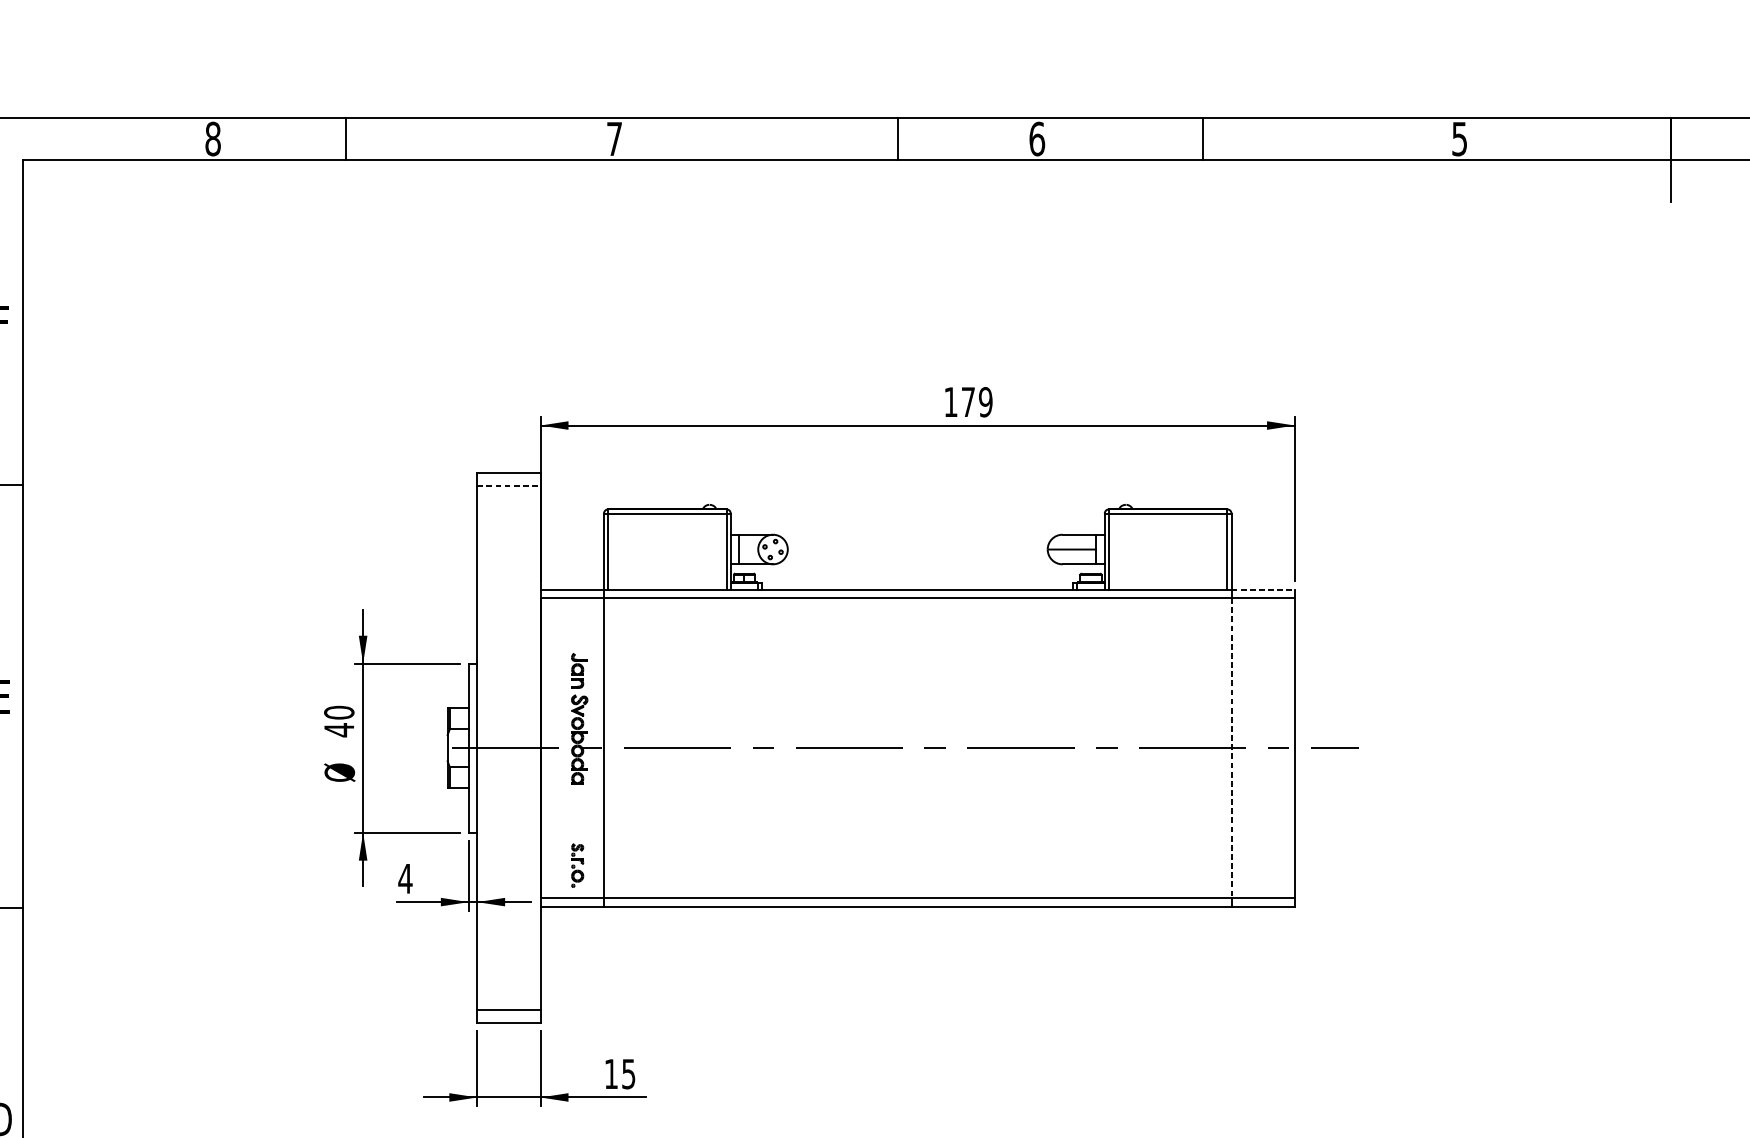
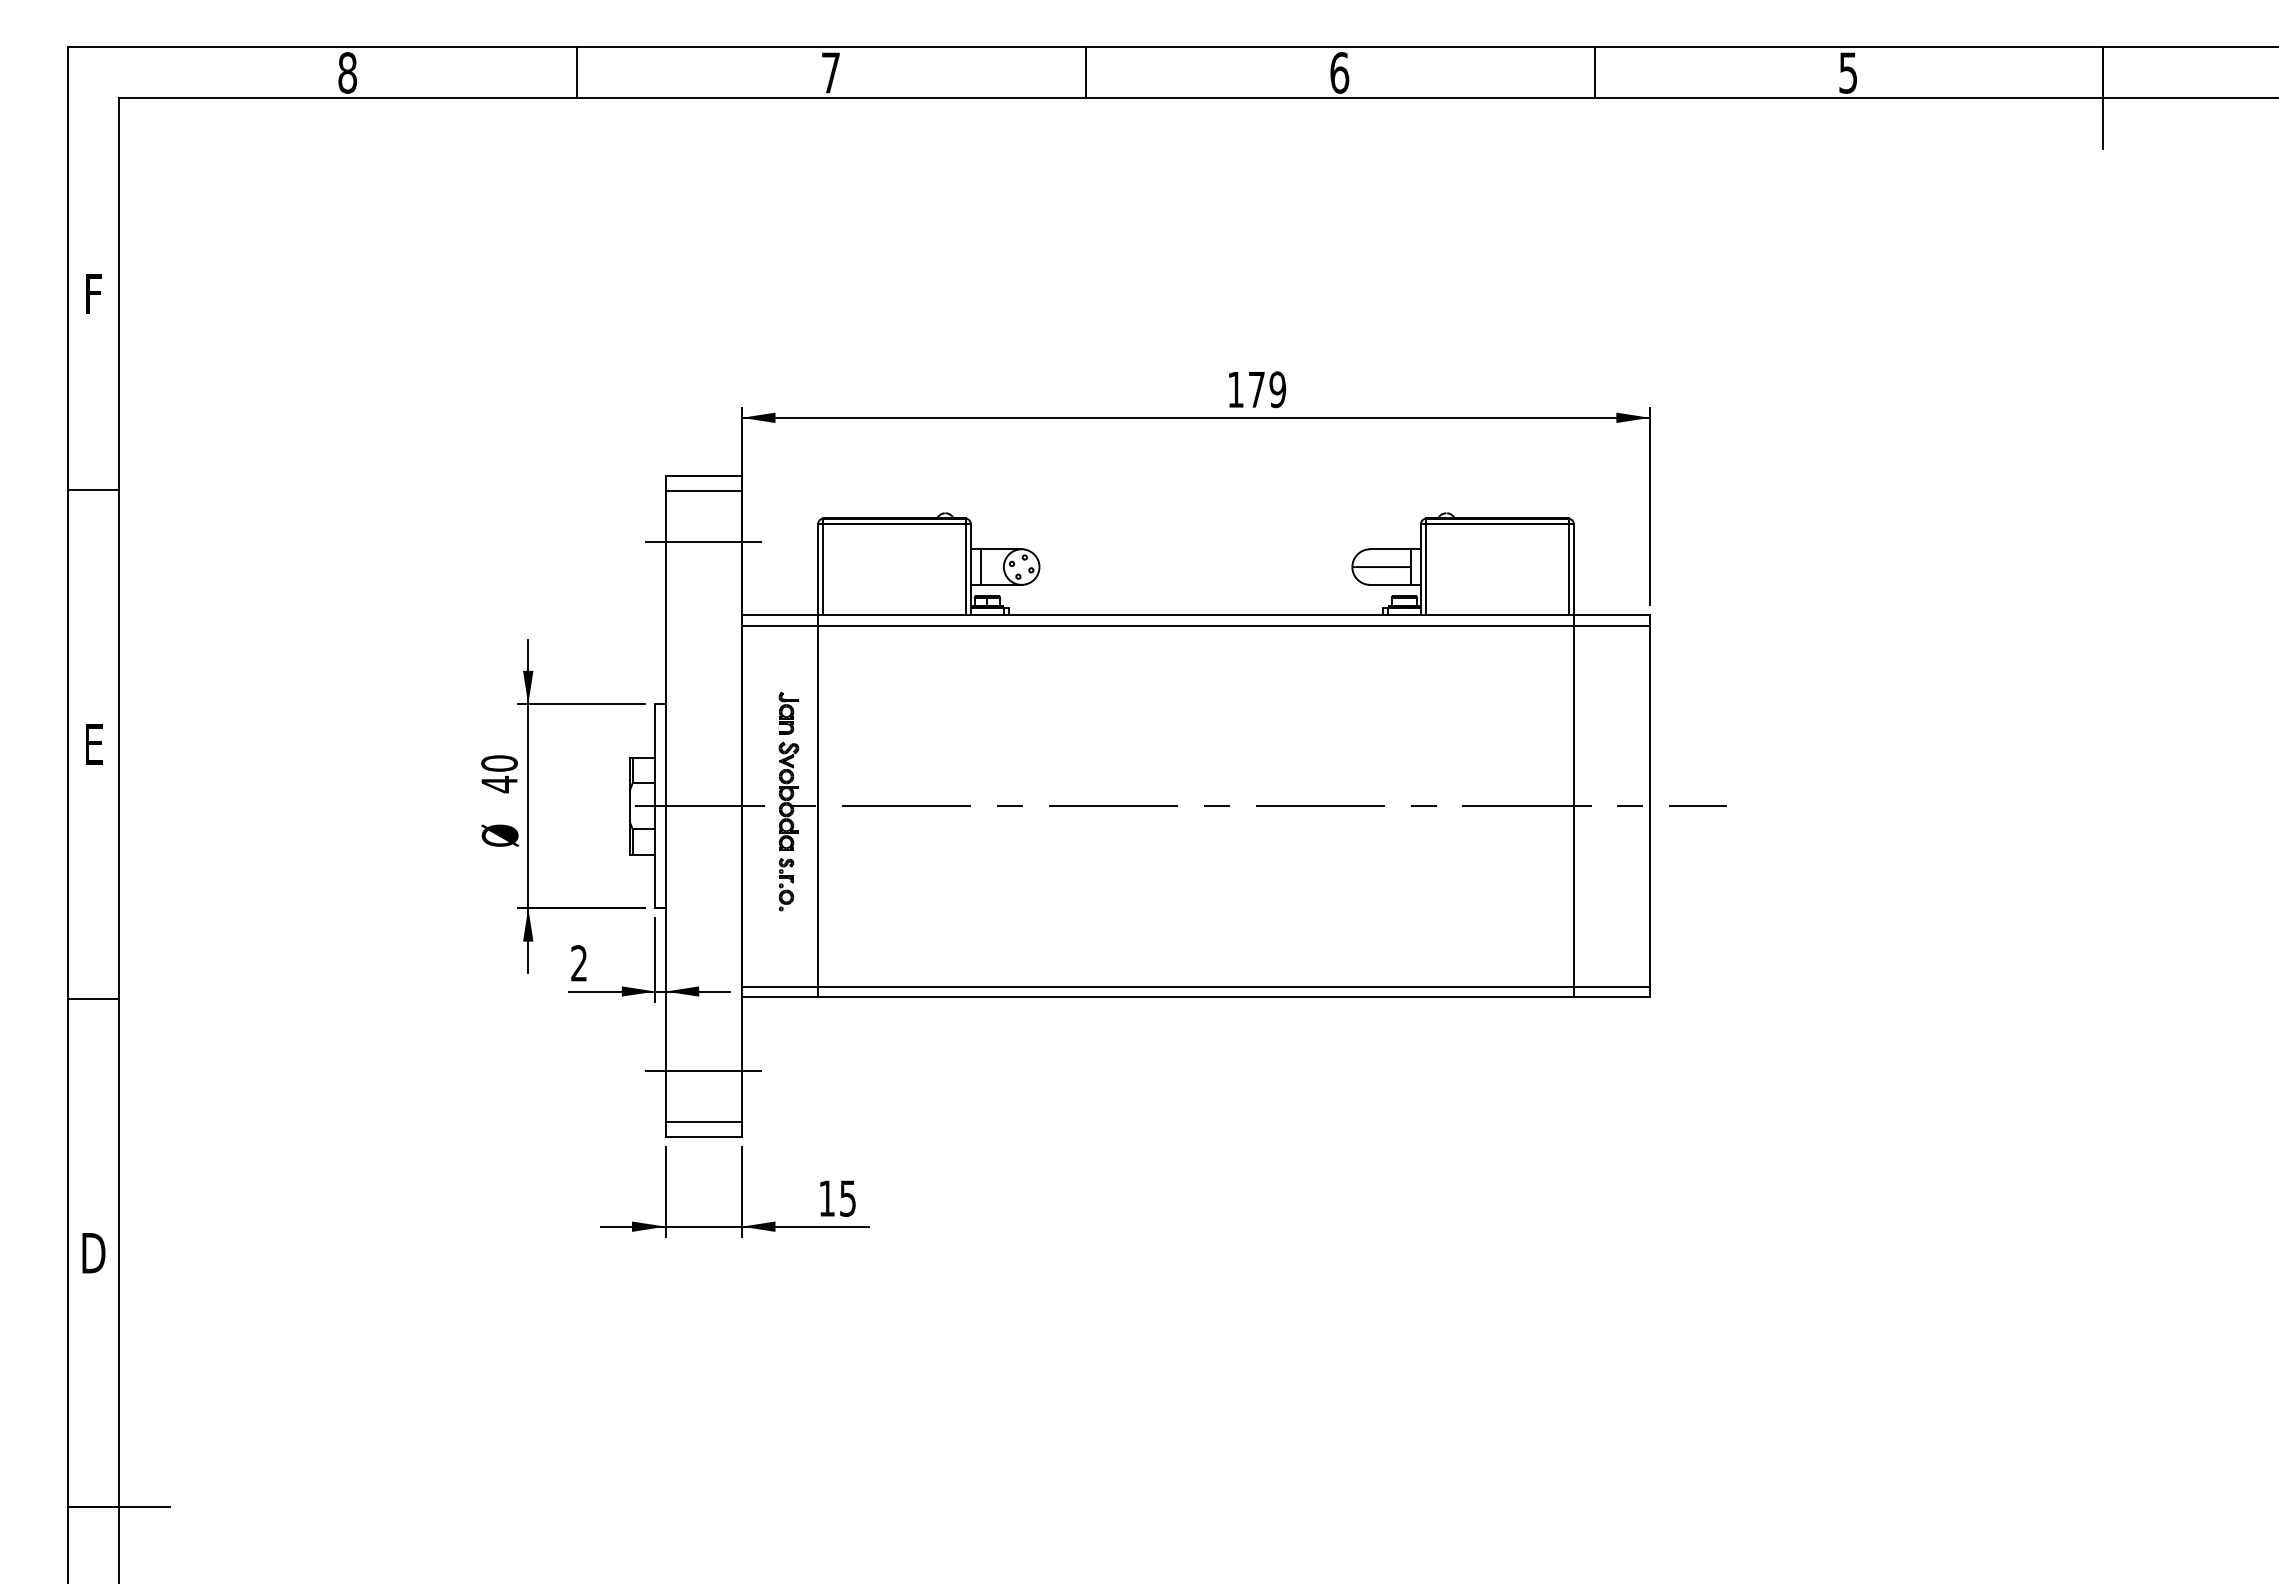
line: (346, 138) -> (577, 72), moved
line: (897, 138) -> (1085, 72), moved
line: (1203, 138) -> (1594, 72), moved
line: (509, 485) -> (704, 490), dashed -> solid
line: (508, 528) -> (703, 541), added
line: (1263, 589) -> (1612, 615), dashed -> solid
line: (1231, 748) -> (1573, 806), dashed -> solid
part: (577, 865) -> (786, 884), moved
text: (404, 878) -> (578, 963), 4 -> 2
line: (508, 967) -> (703, 1070), added

